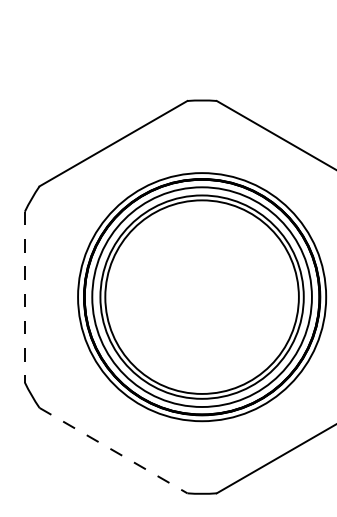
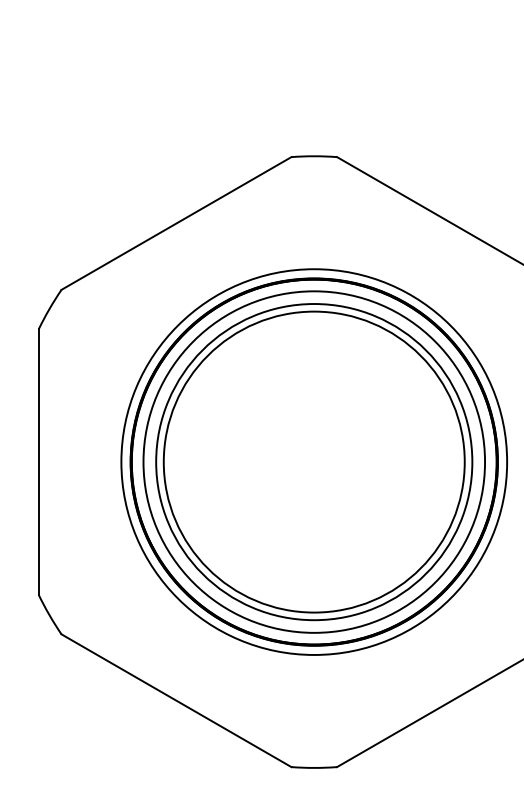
line: (24, 297) -> (38, 462), dashed -> solid
line: (113, 450) -> (176, 700), dashed -> solid

